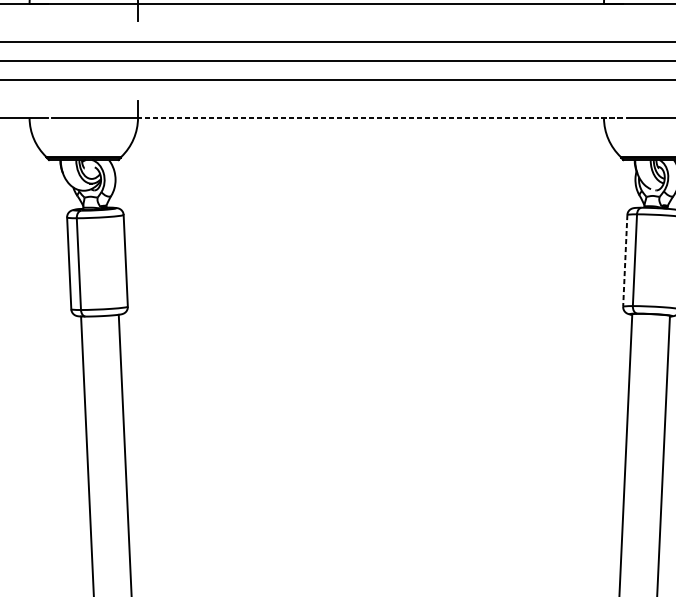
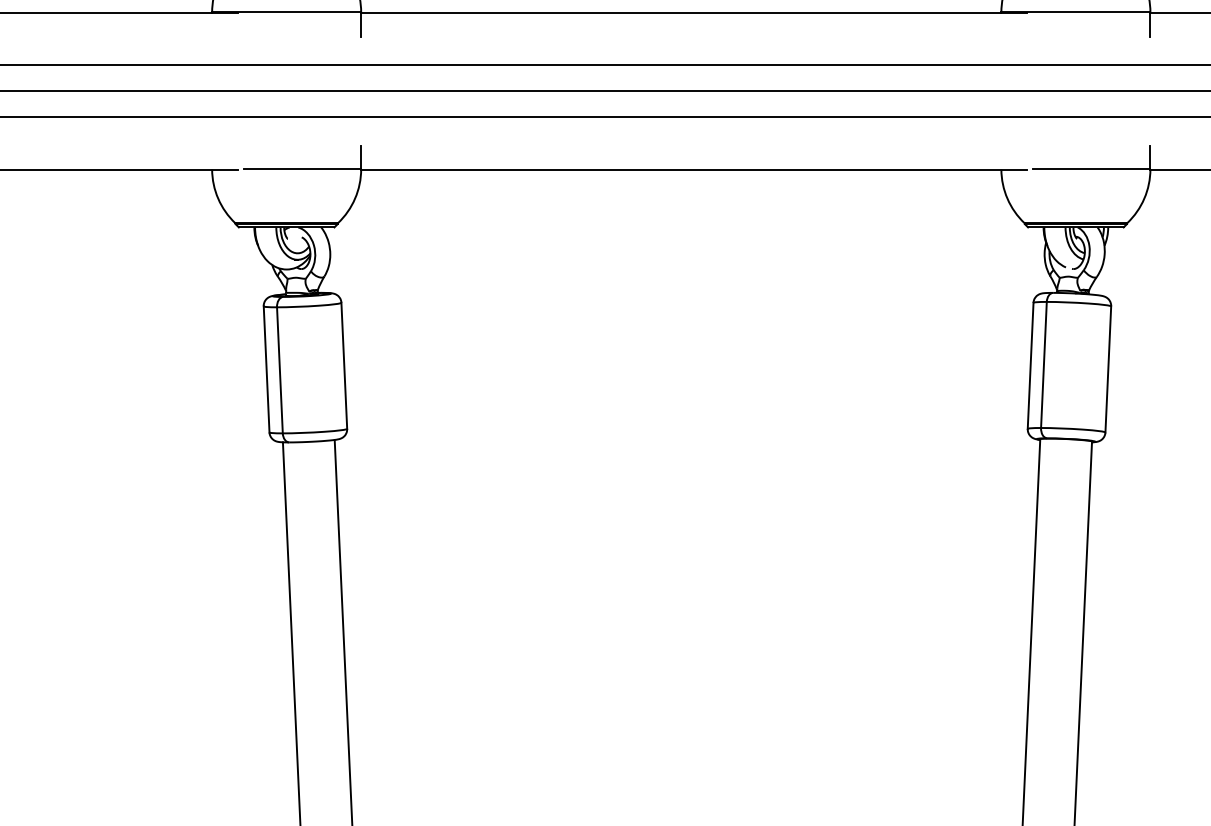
line: (380, 117) -> (694, 169), dashed -> solid
line: (625, 261) -> (1030, 366), dashed -> solid

